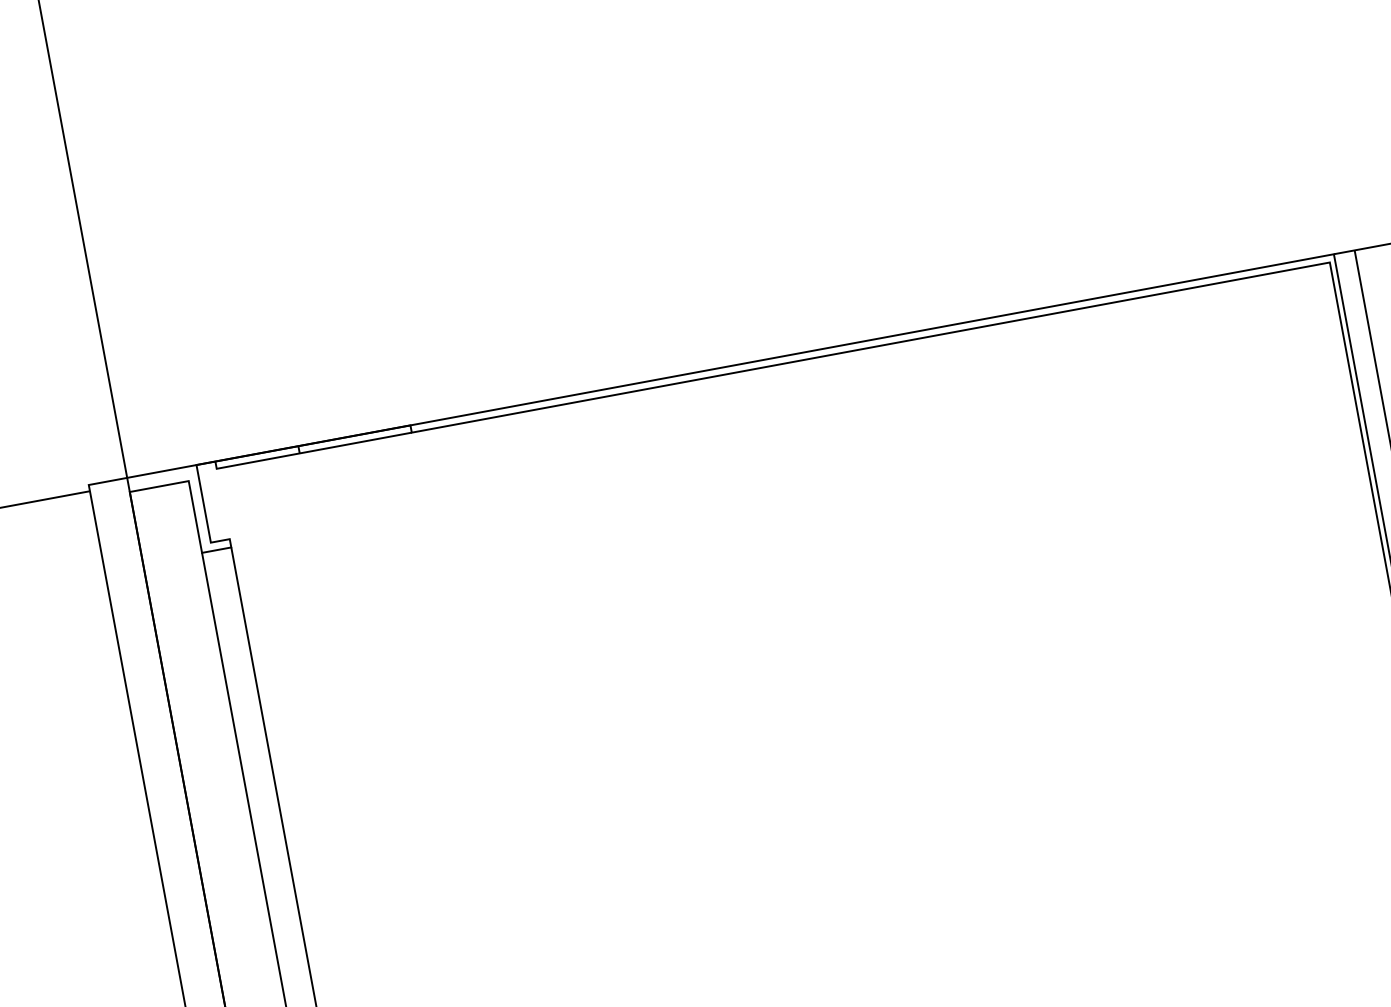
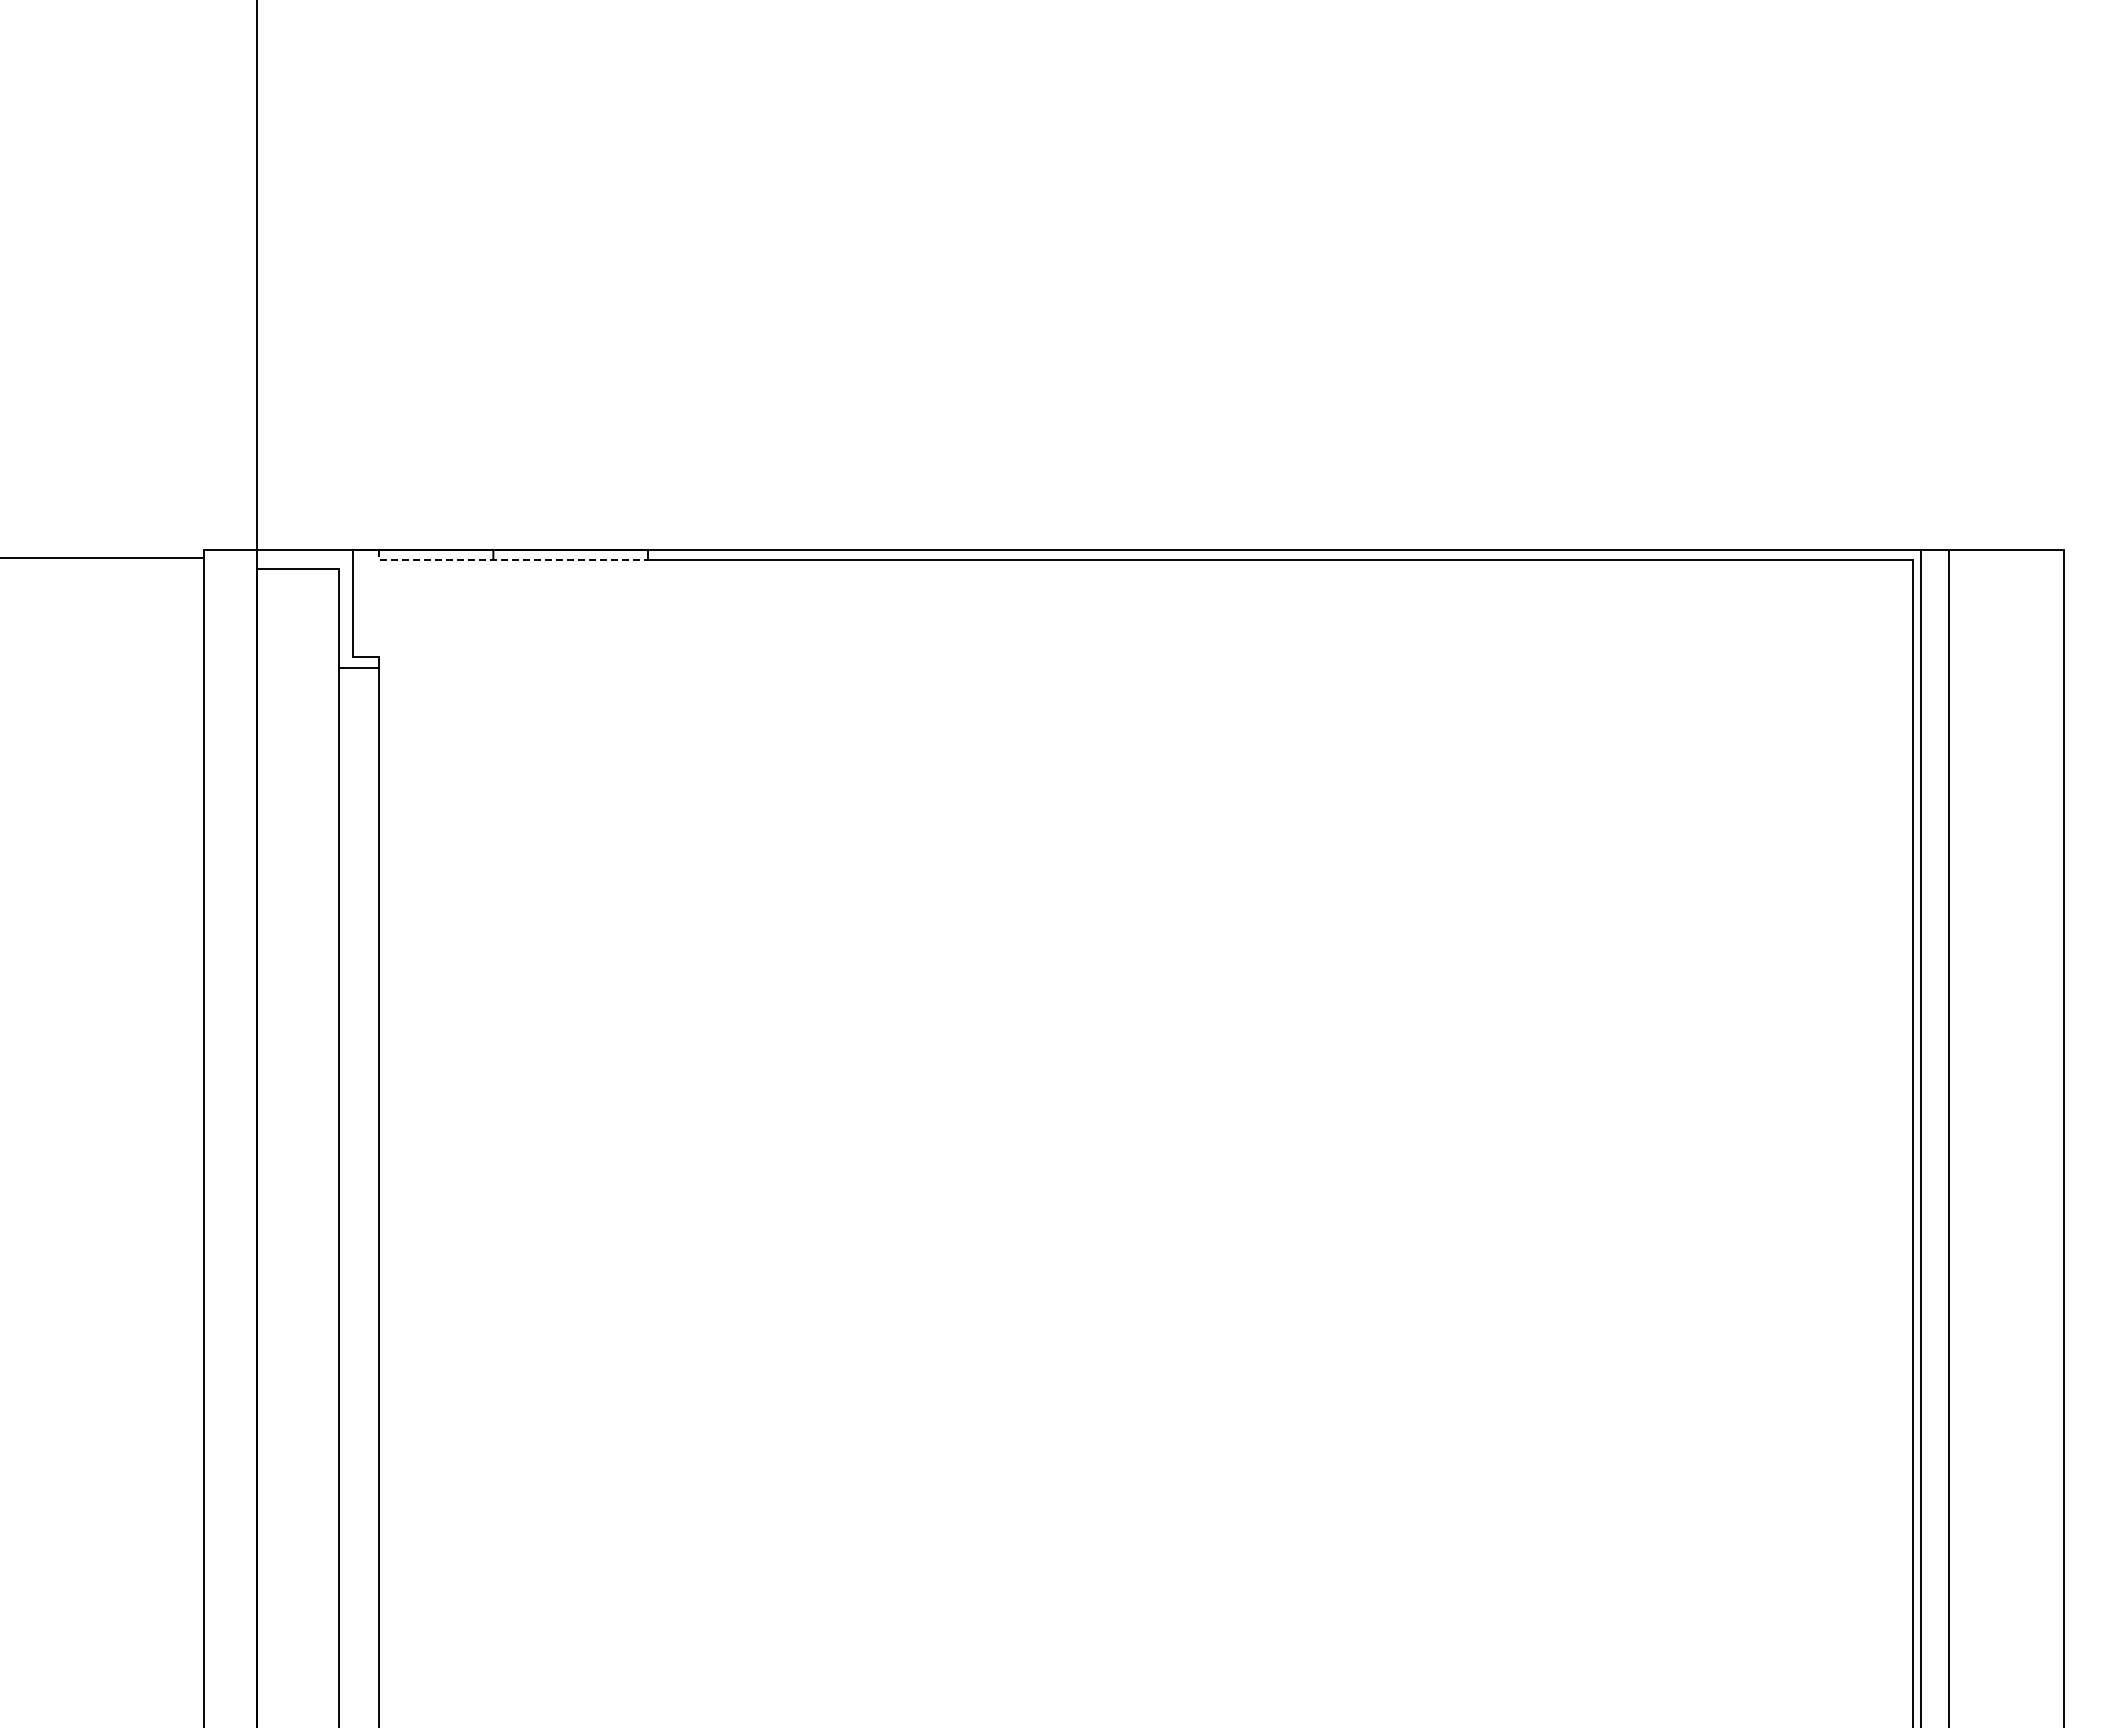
line: (309, 451) -> (507, 559), solid -> dashed

